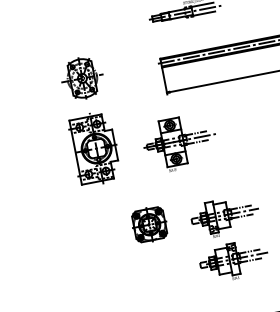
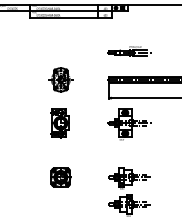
part: (180, 143) -> (129, 124), moved
part: (94, 149) -> (59, 123), size x0.71
part: (149, 224) -> (60, 177), moved

